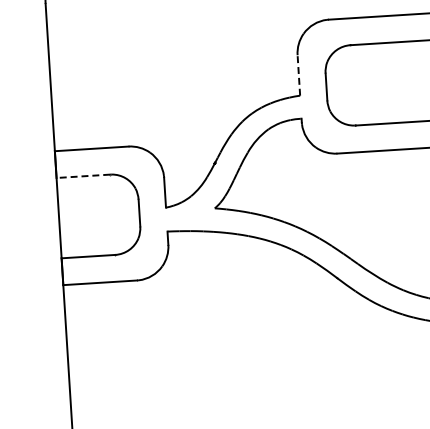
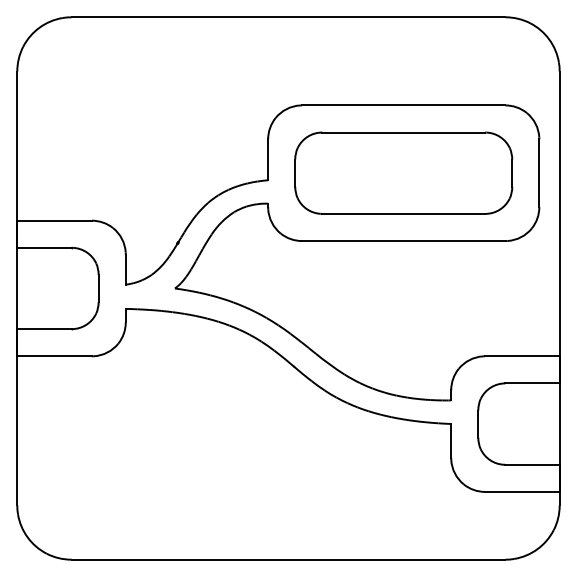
line: (299, 75) -> (268, 159), dashed -> solid
line: (82, 176) -> (43, 247), dashed -> solid

